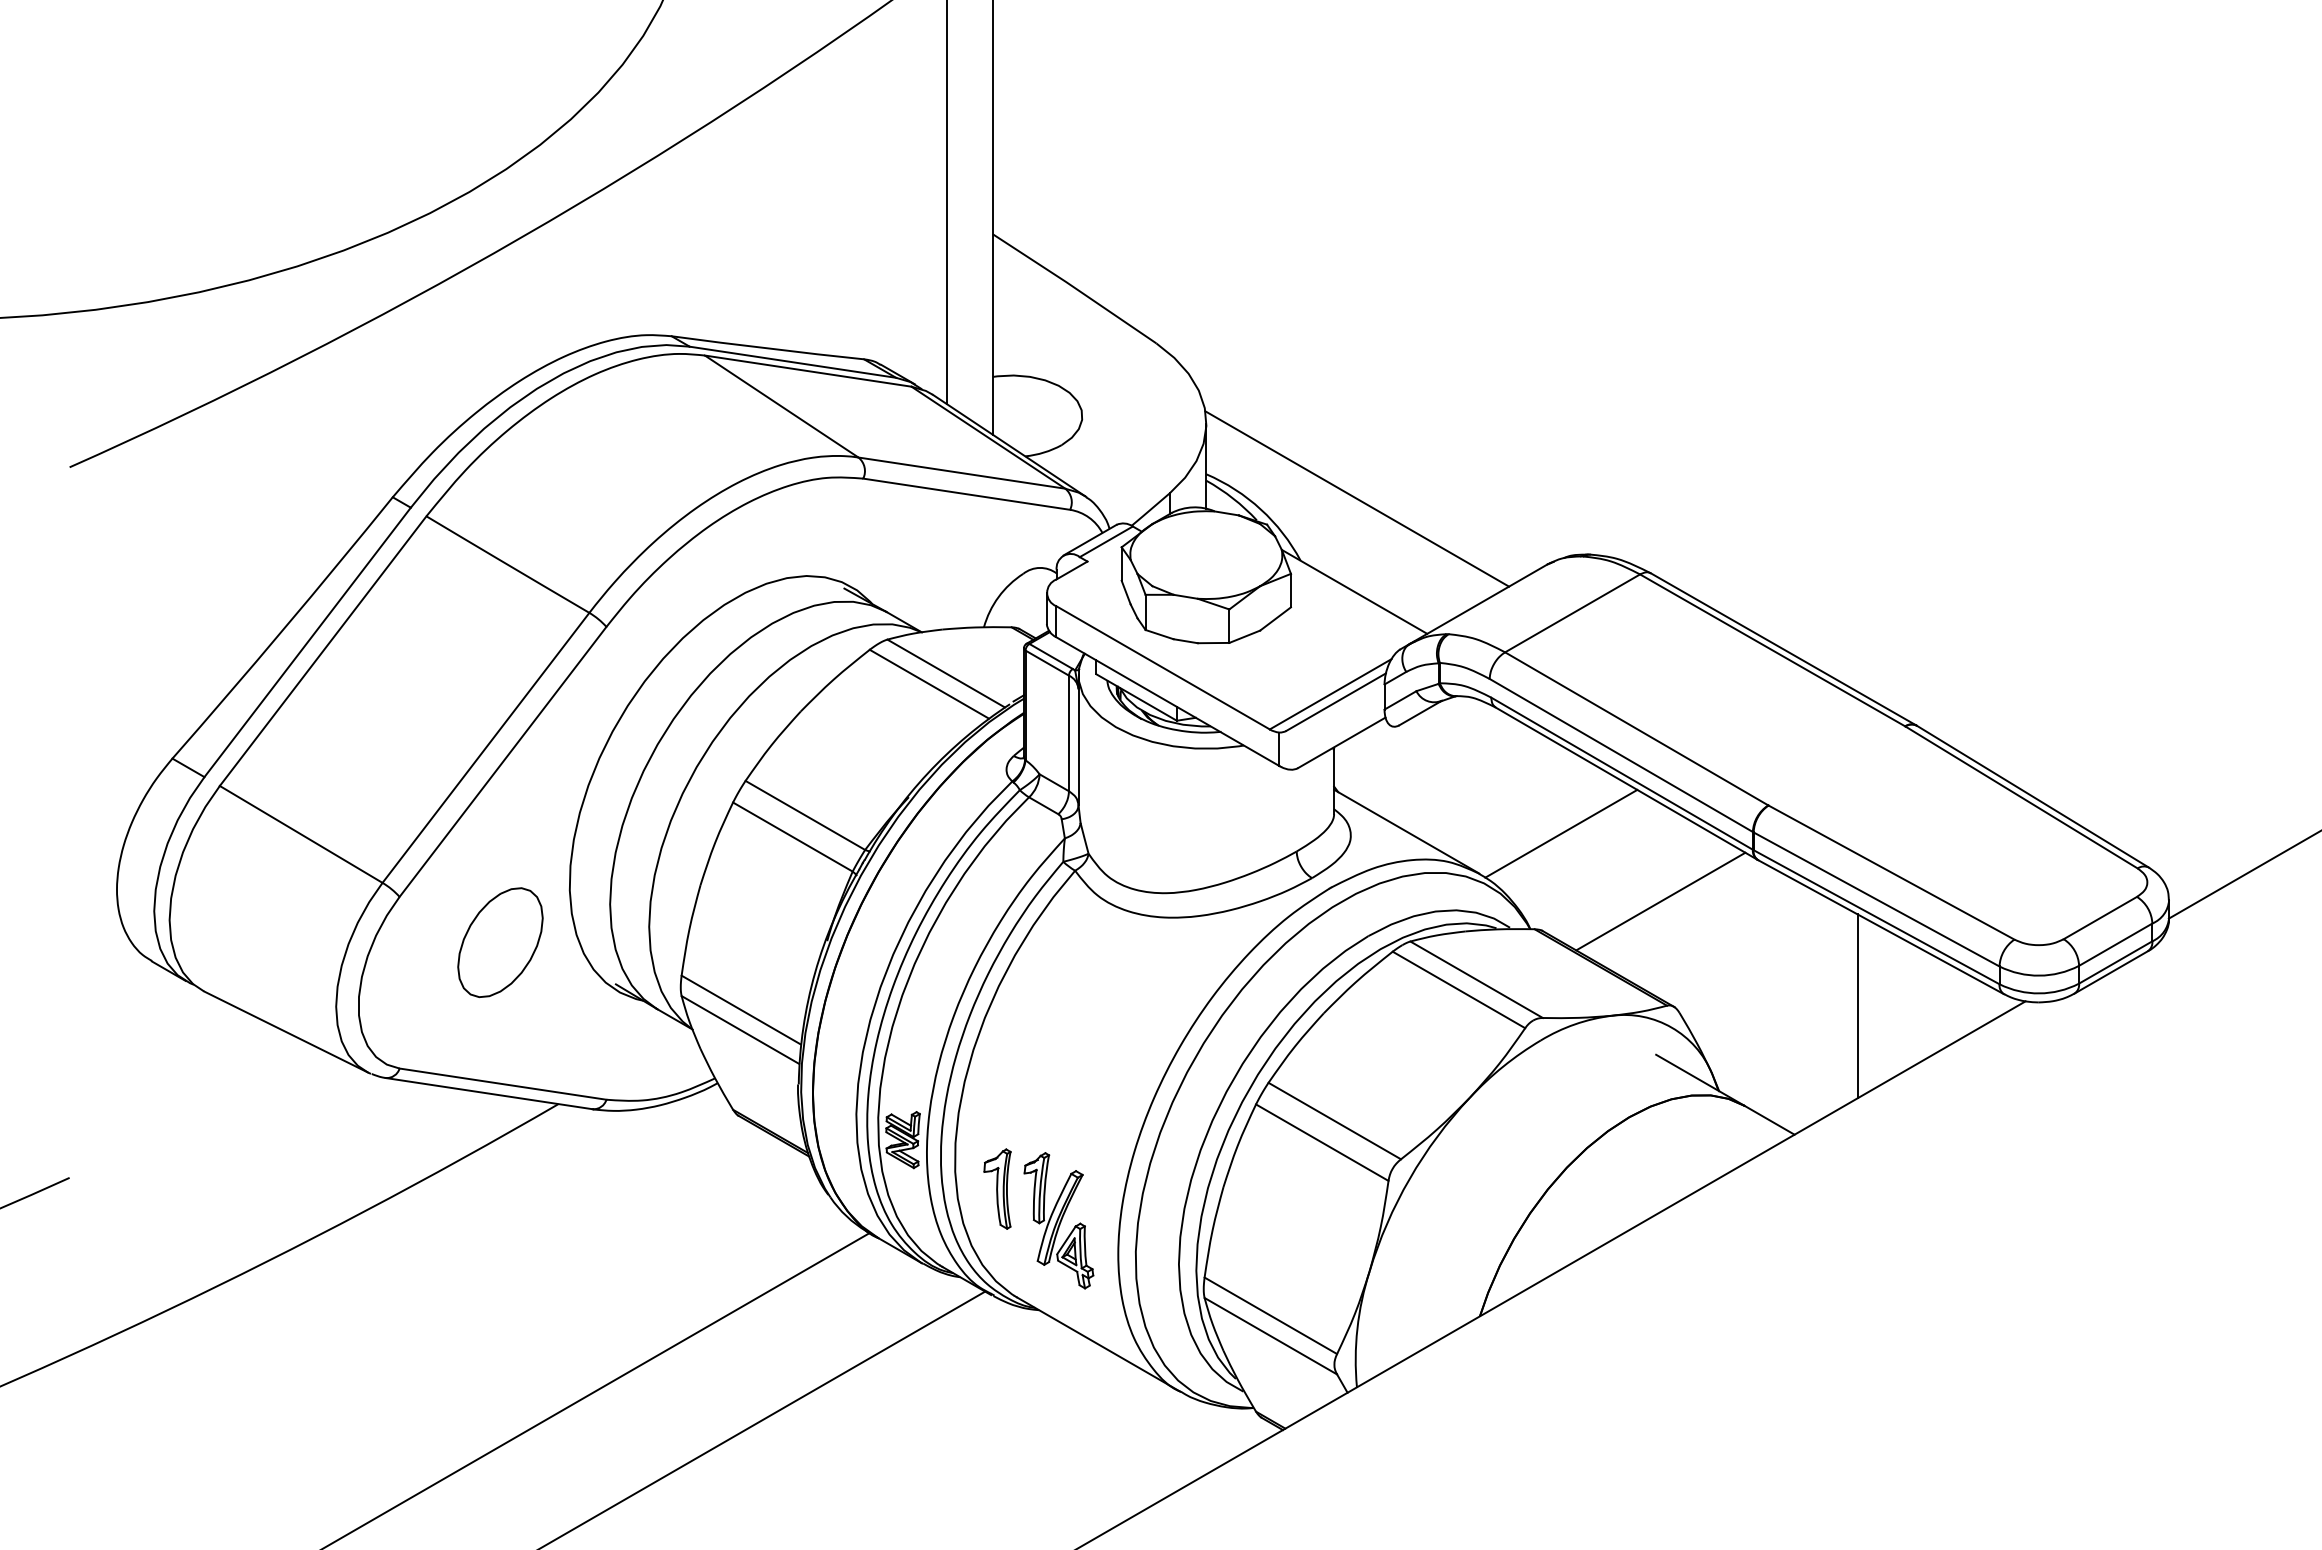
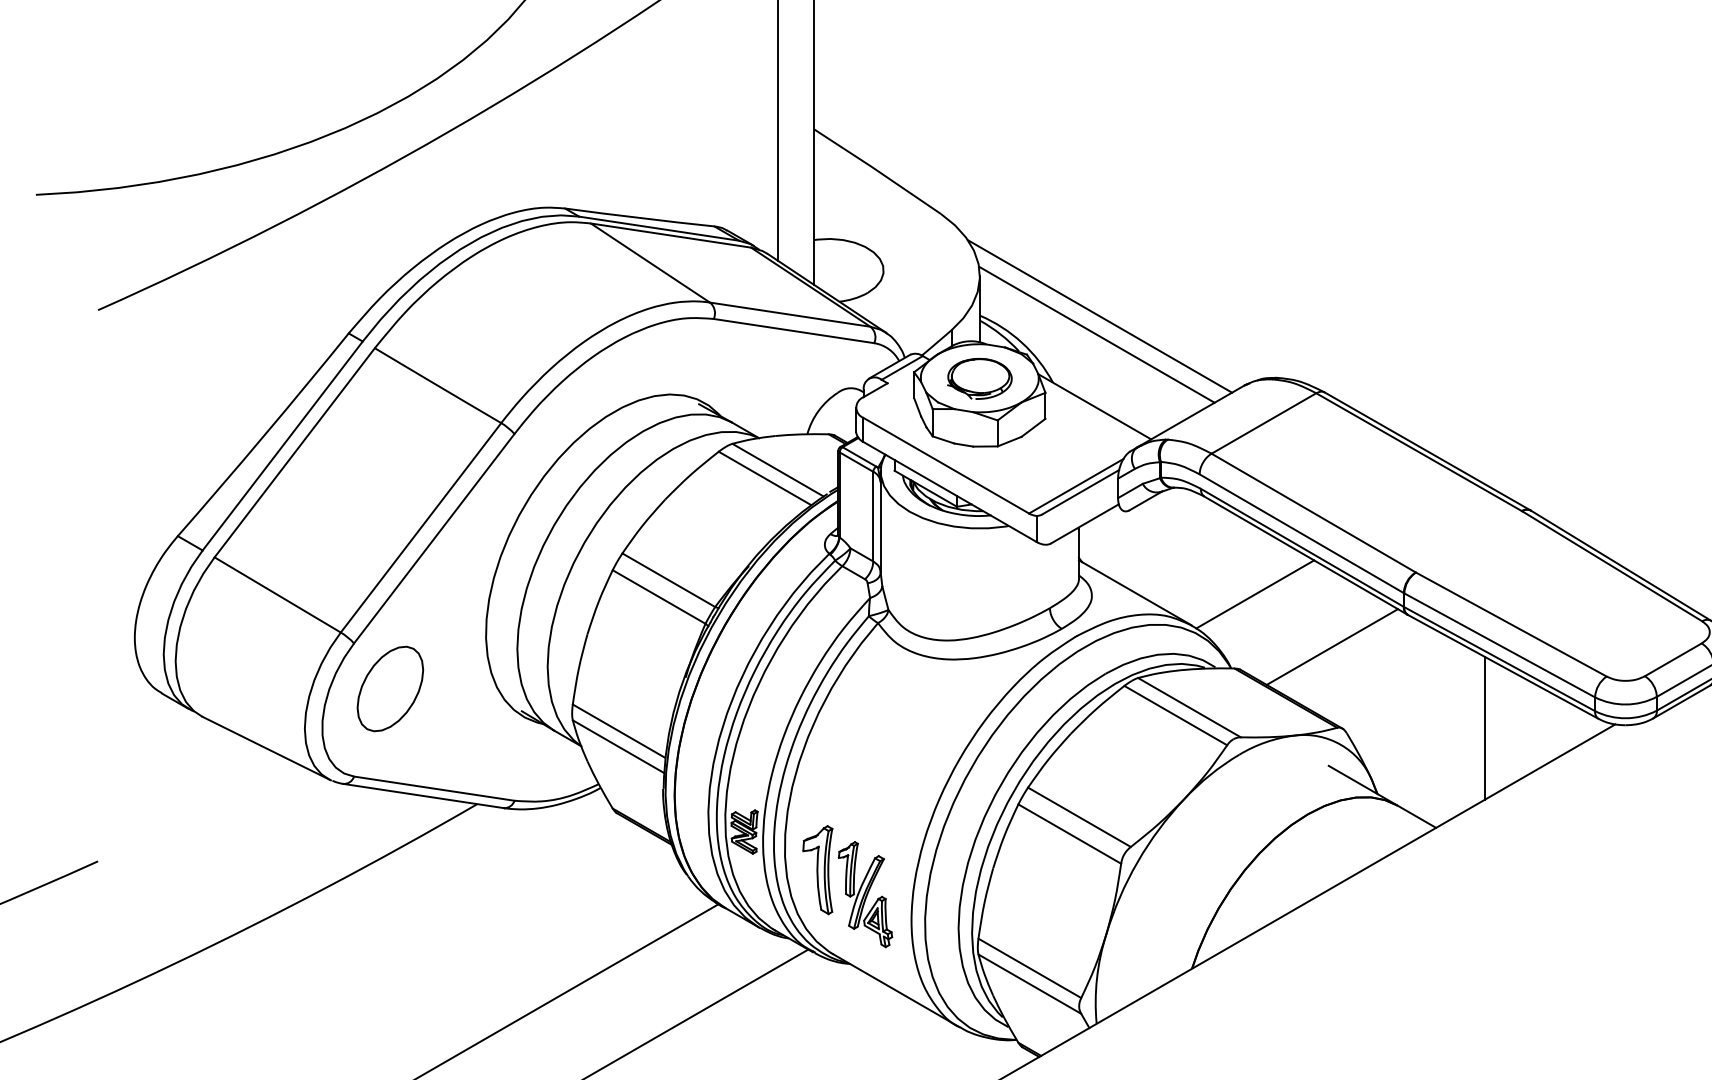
line: (1361, 475) -> (1100, 316), added
part: (1206, 555) -> (979, 378), added
part: (500, 942) -> (390, 688), moved
part: (997, 1188) -> (817, 869), size x1.43

